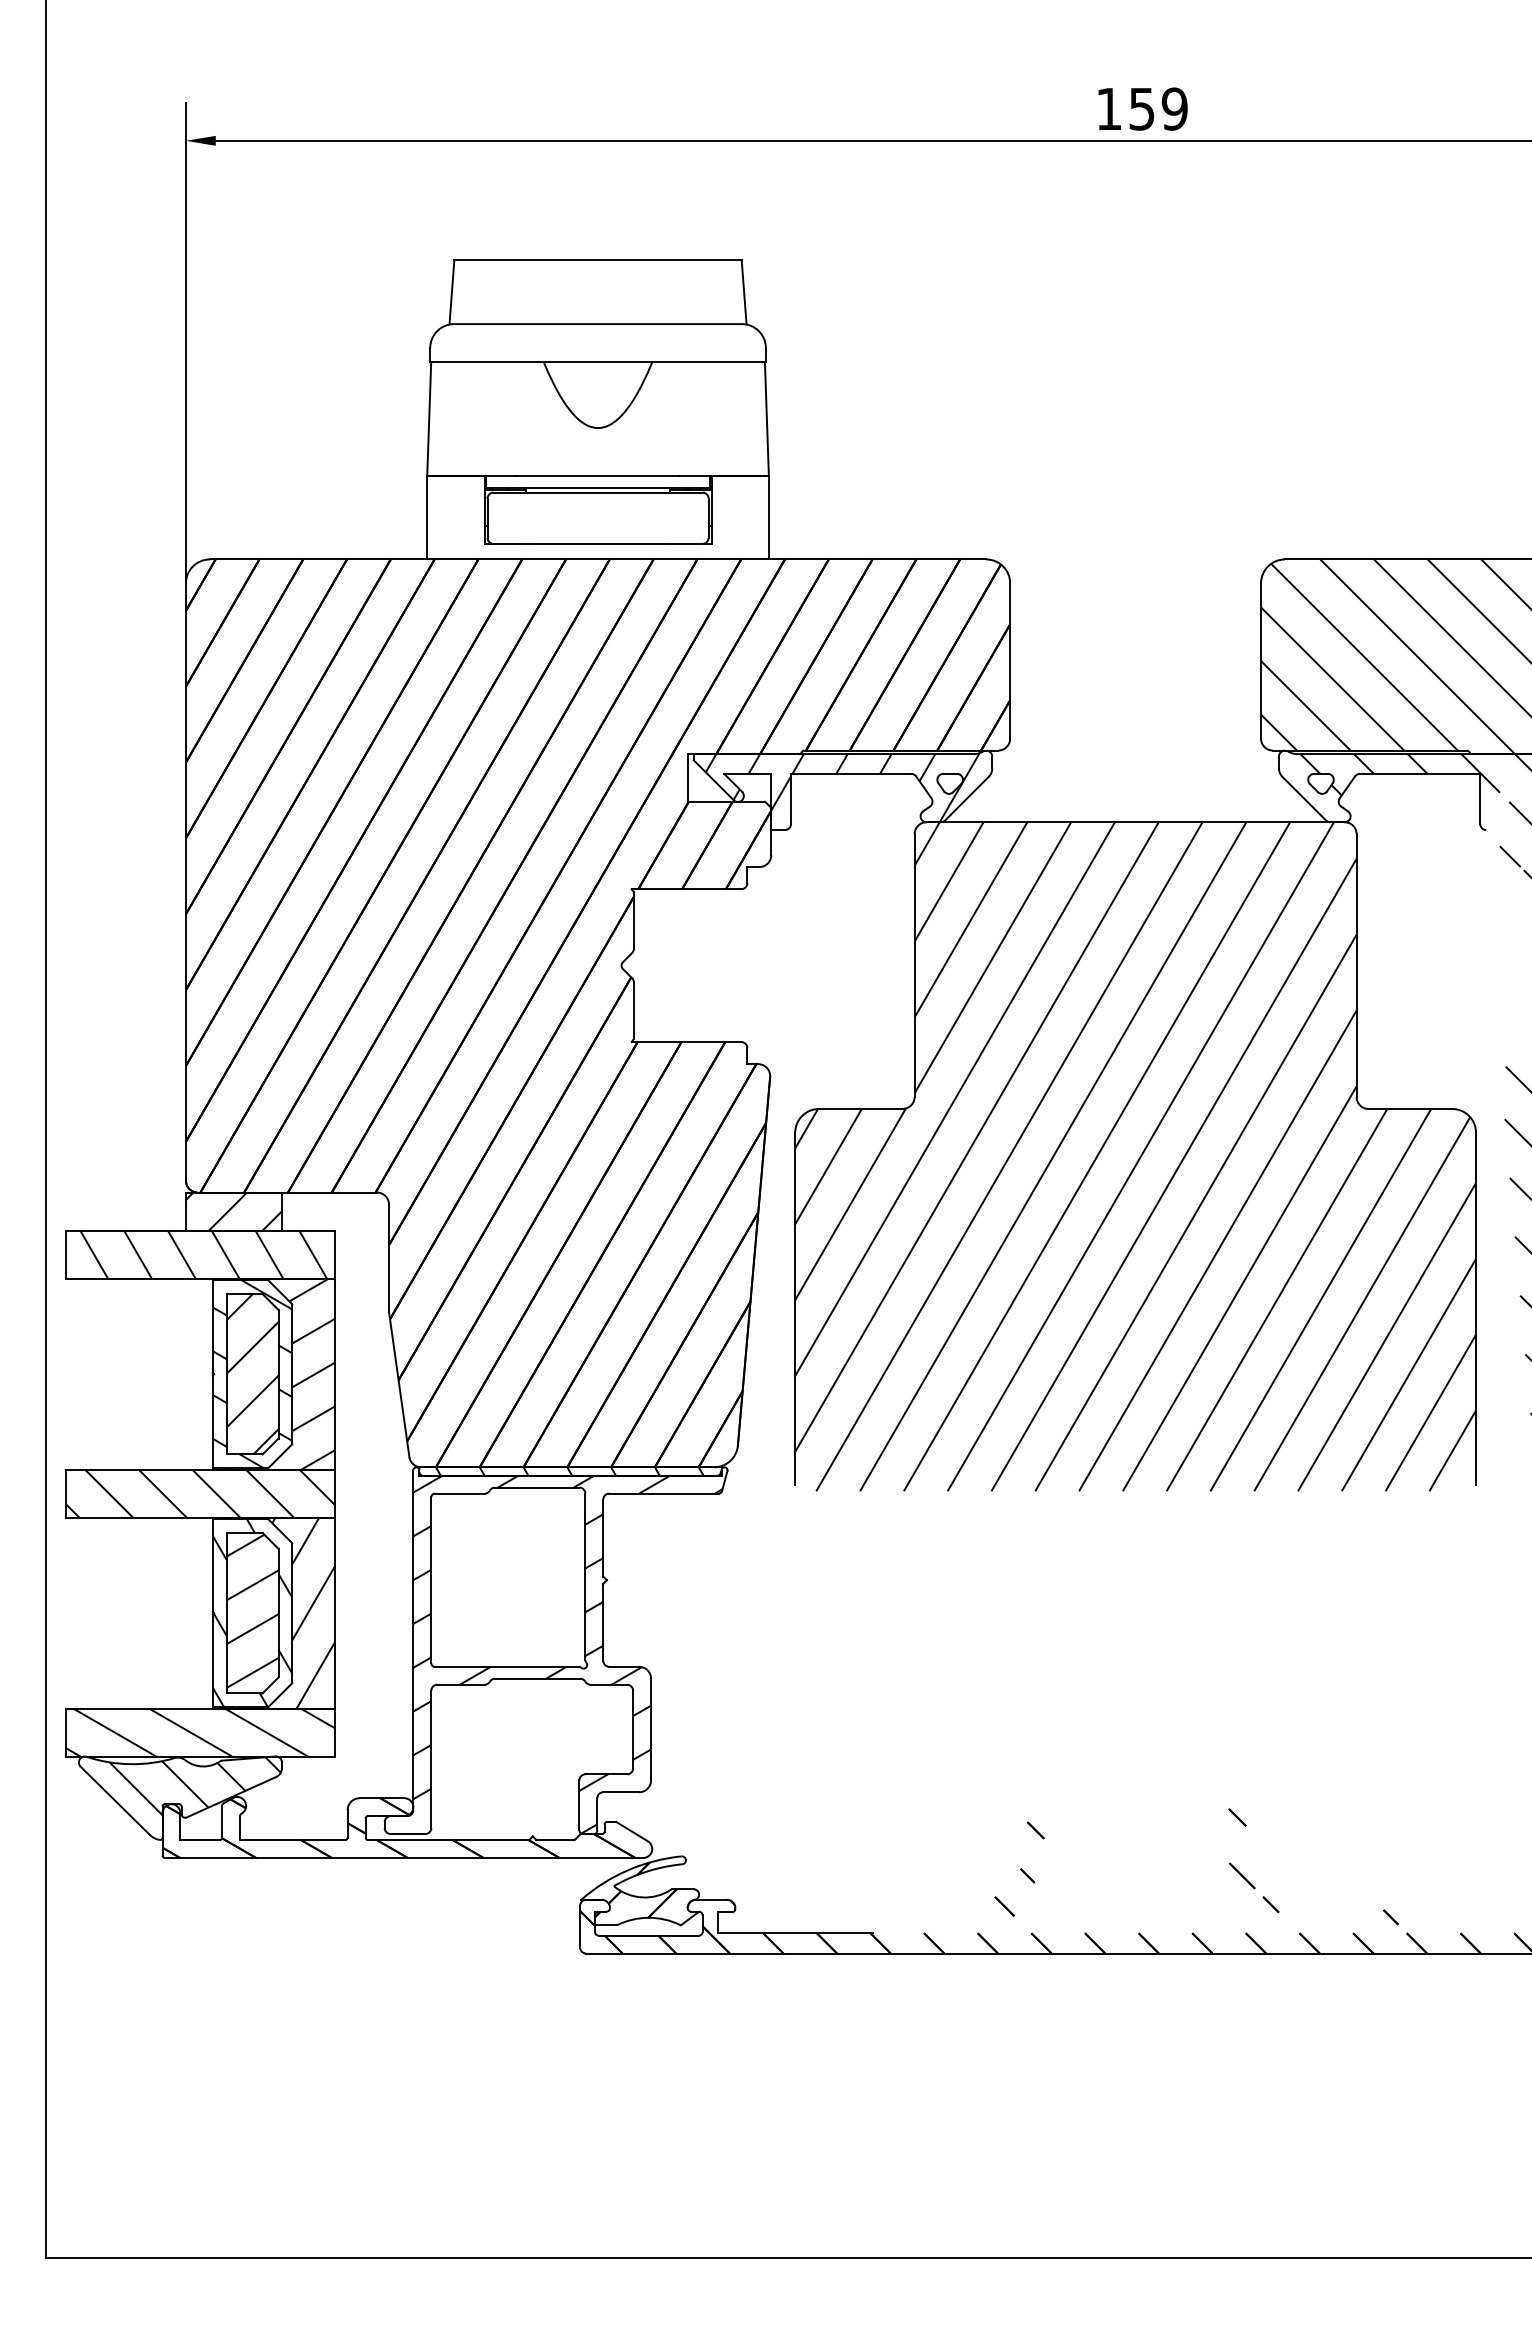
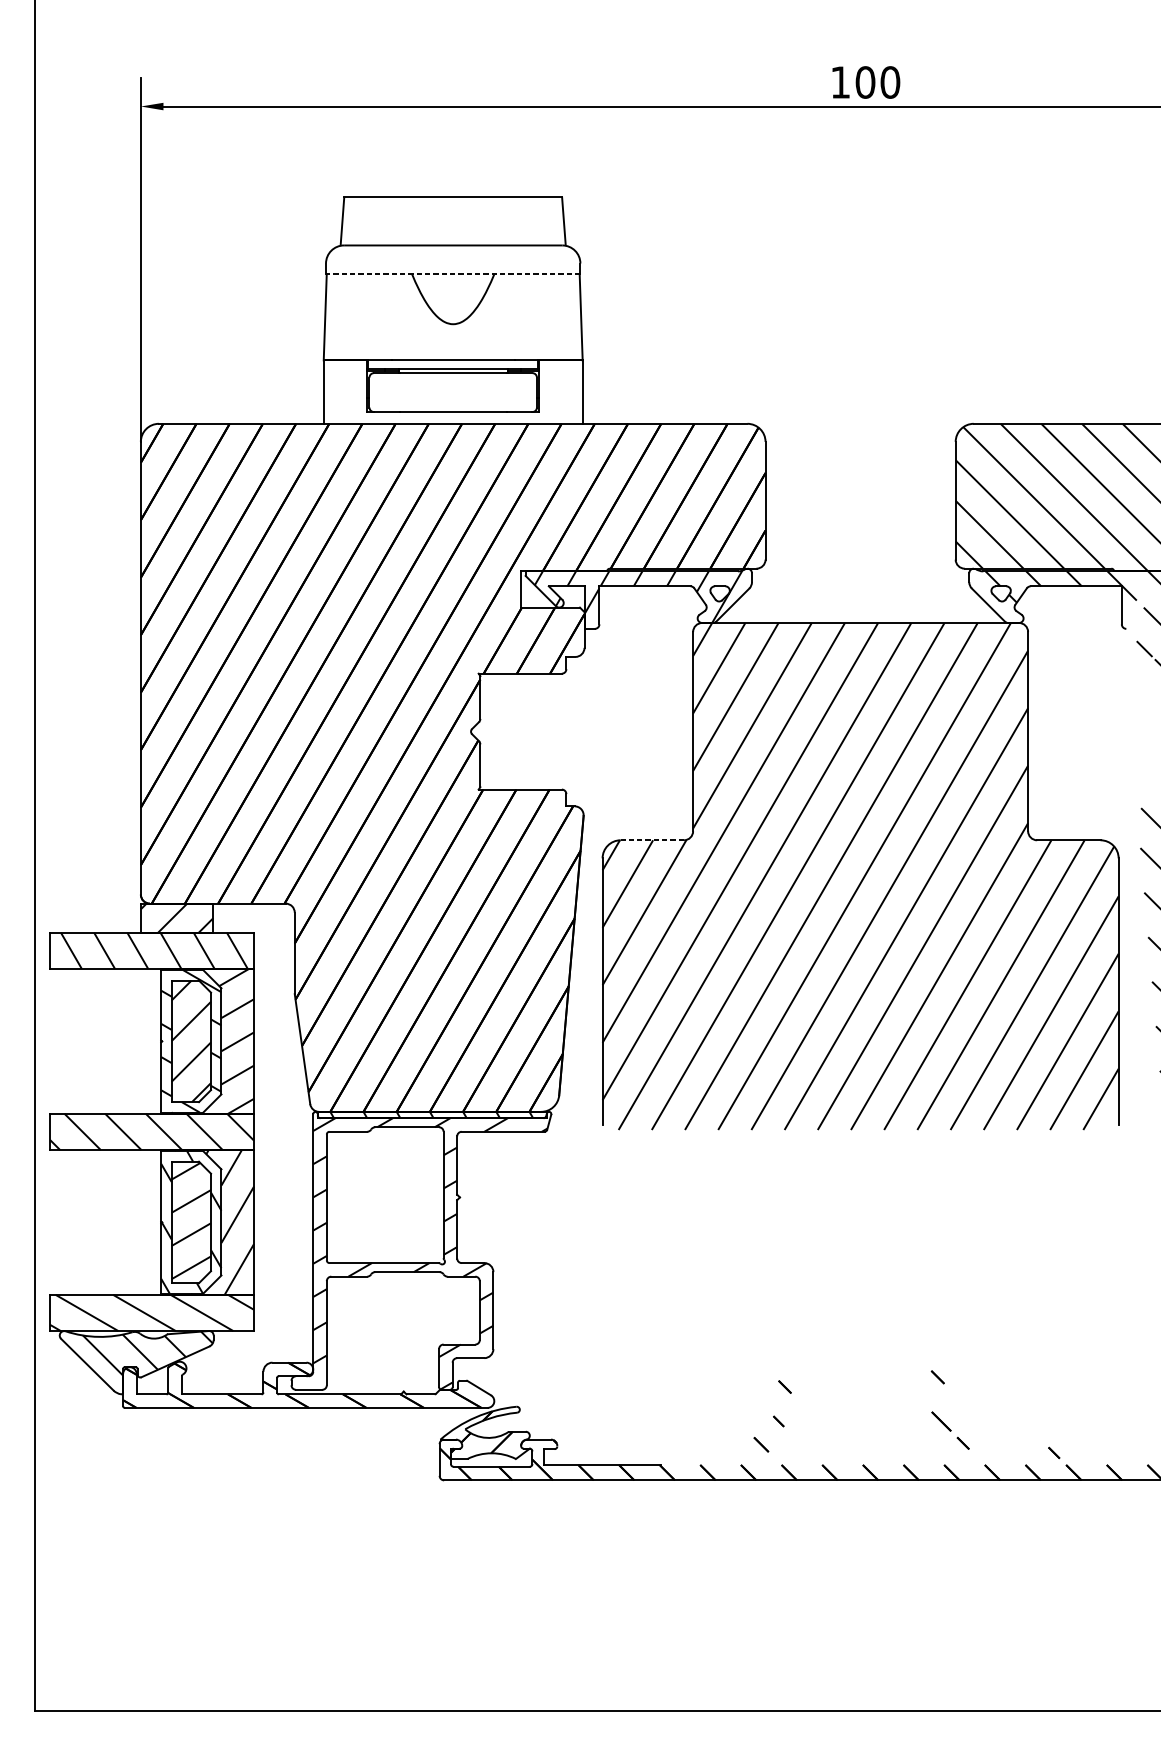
text: (1158, 108) -> (877, 82), 159 -> 100
line: (598, 362) -> (453, 274), solid -> dashed
line: (860, 1108) -> (652, 839), solid -> dashed

